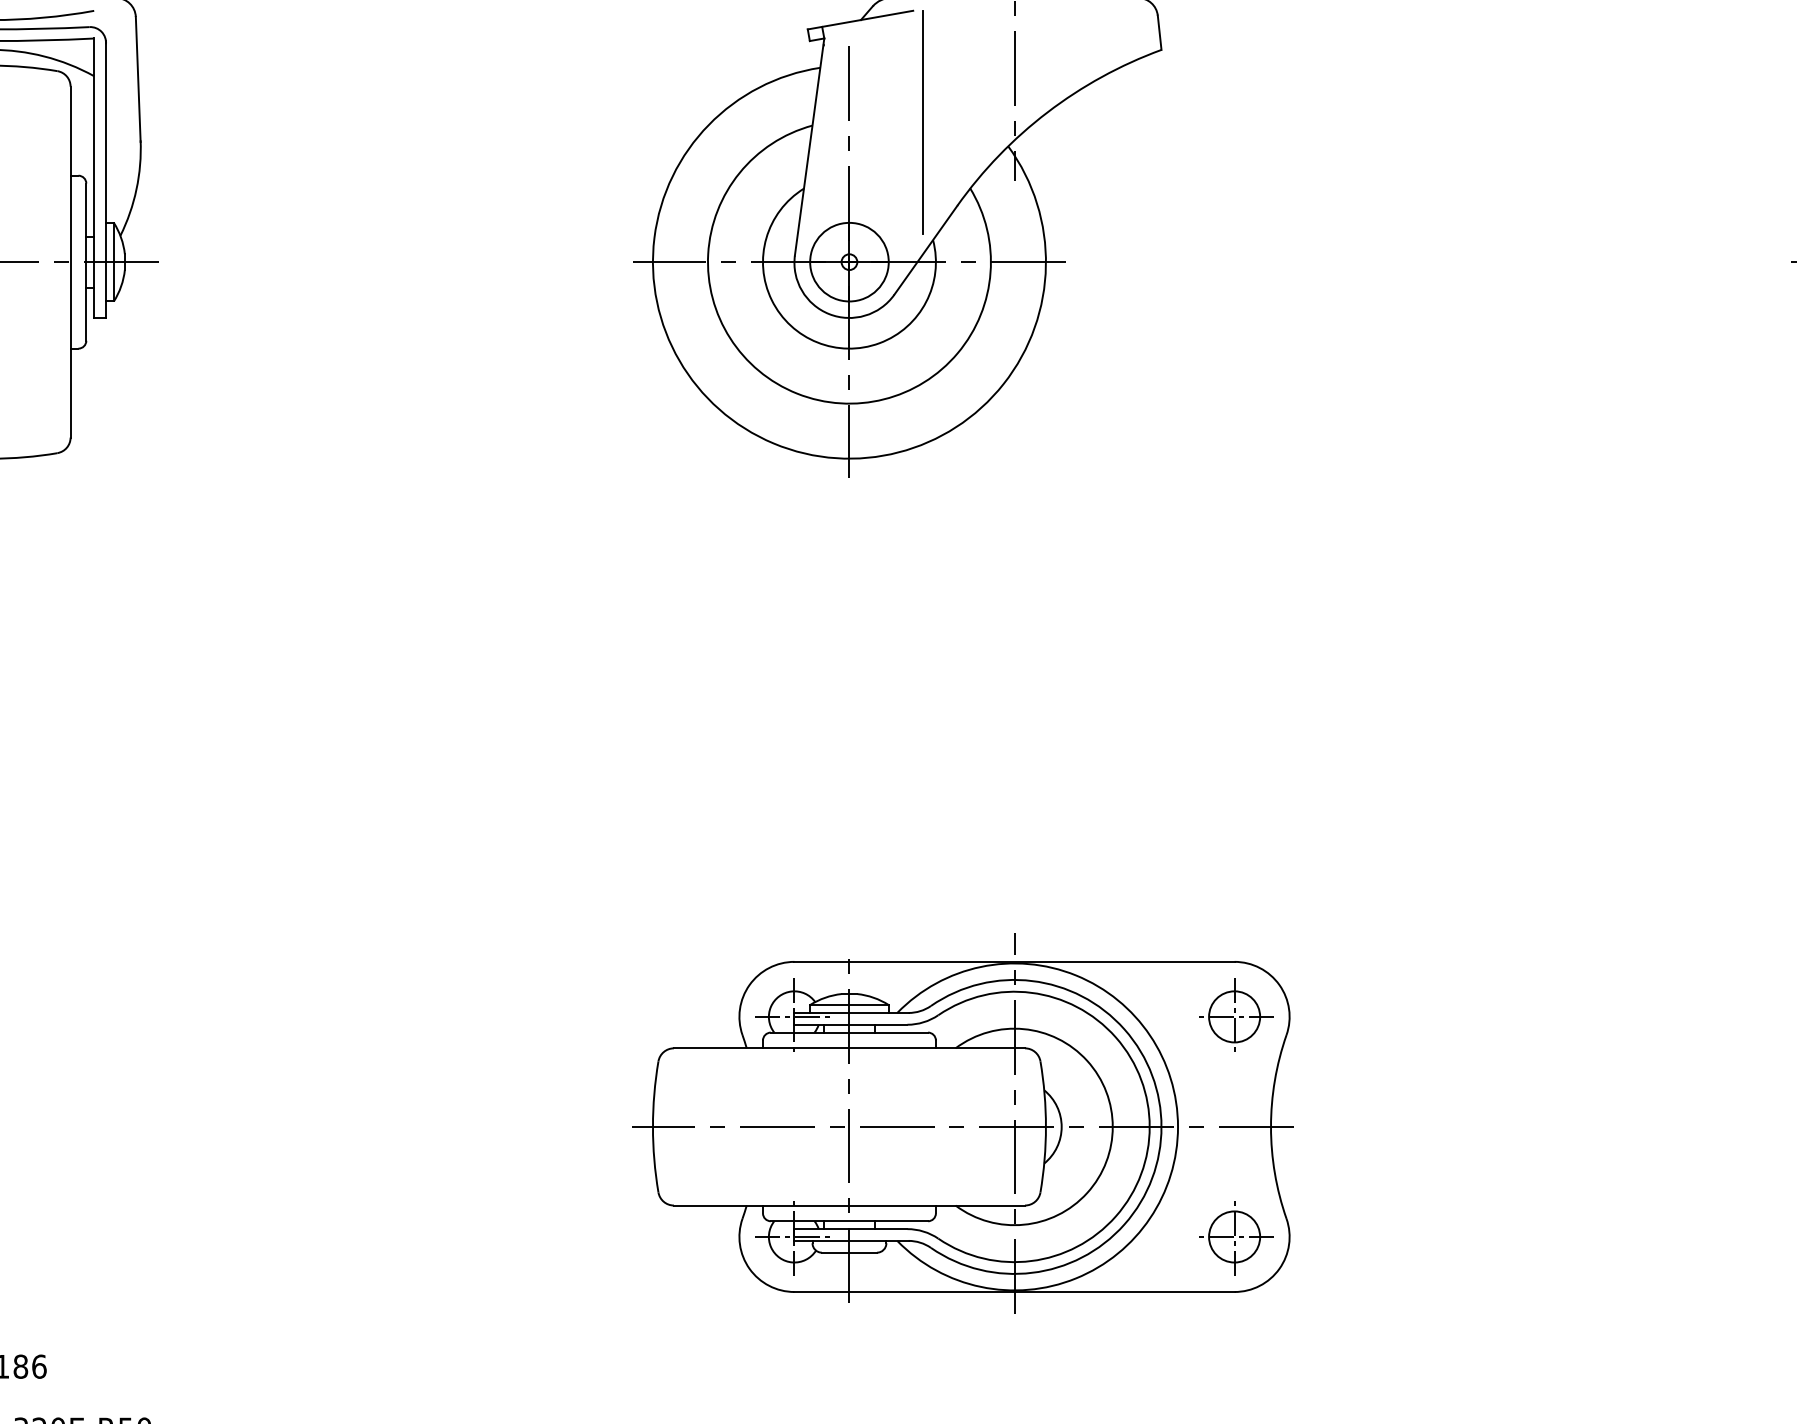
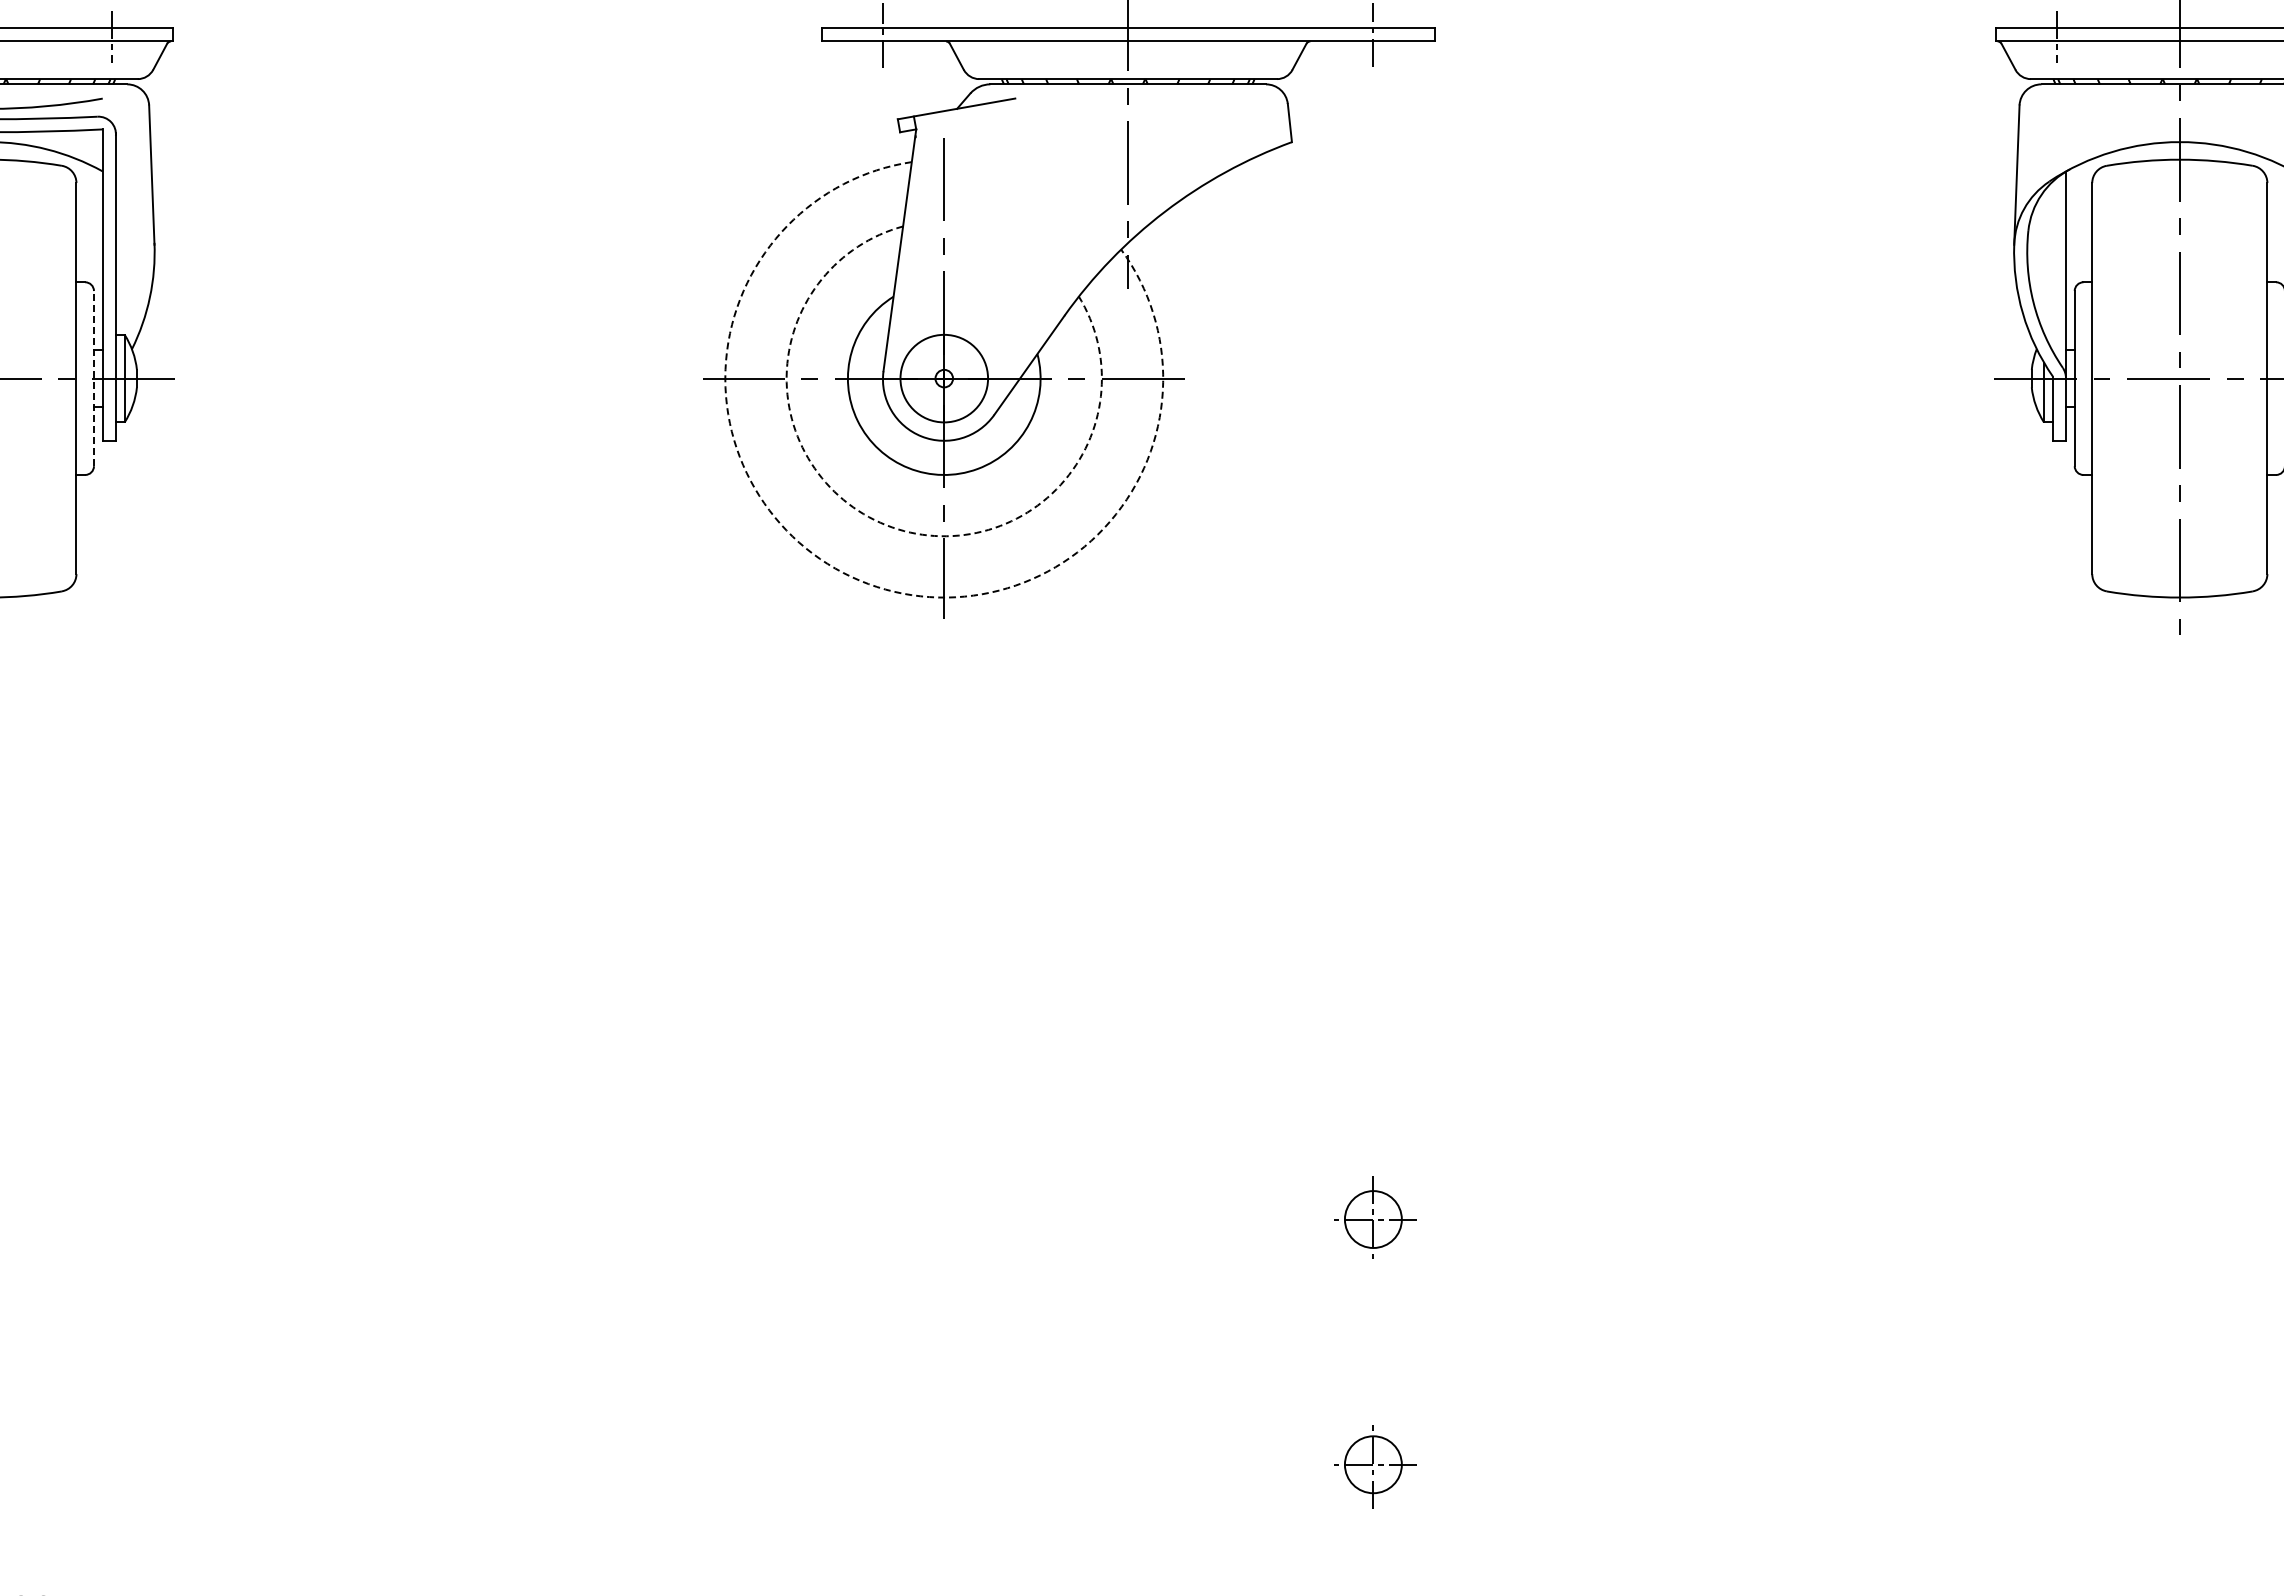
line: (923, 122) -> (1026, 222), removed
line: (85, 262) -> (93, 378), solid -> dashed
arc: (797, 393) -> (886, 525), solid -> dashed
arc: (773, 443) -> (859, 580), solid -> dashed
part: (962, 1123) -> (1070, 1338), removed

